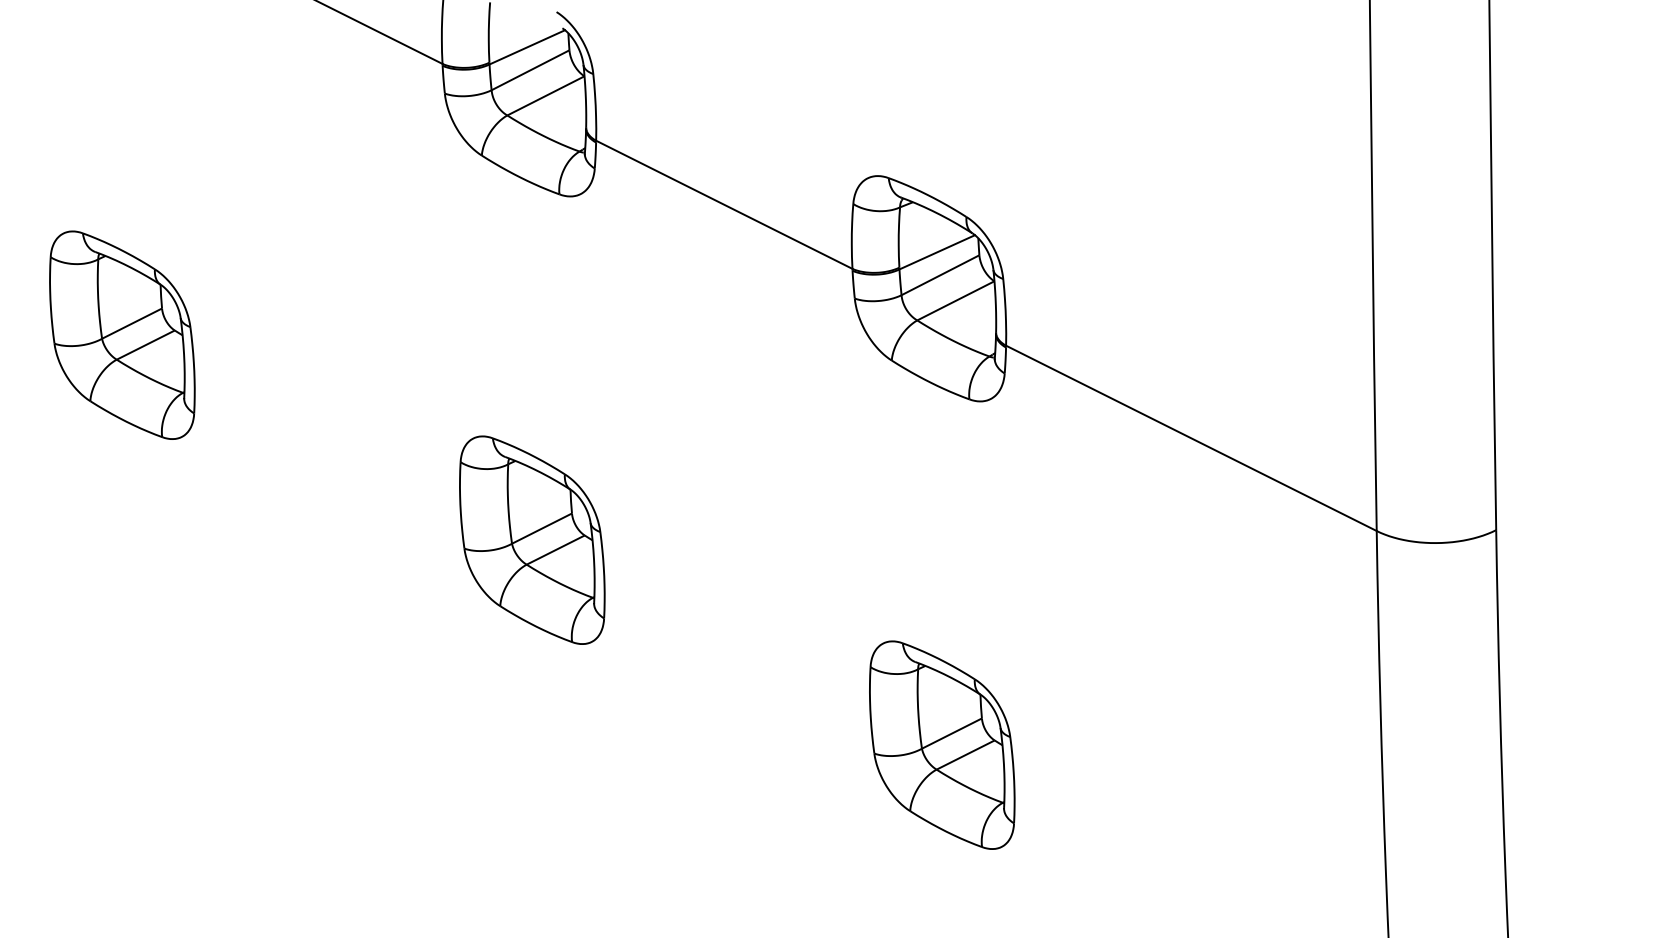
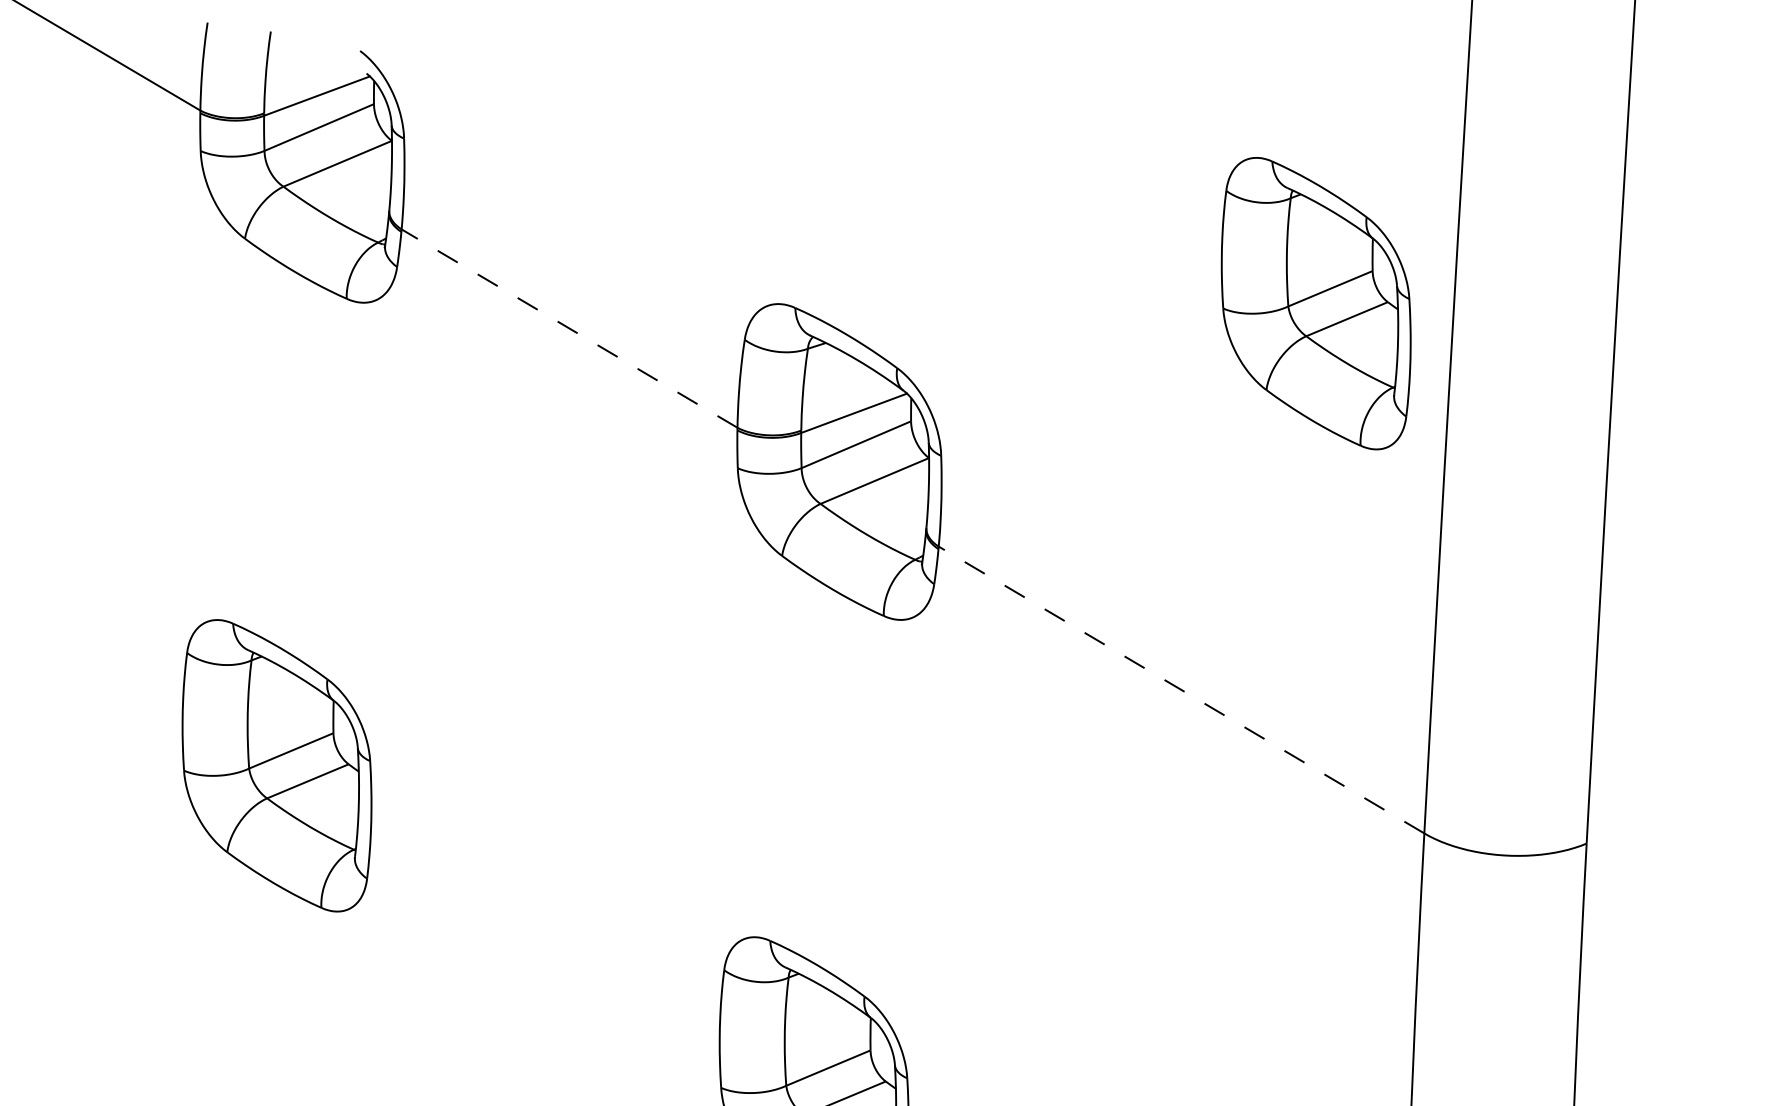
part: (1270, 147) -> (1316, 302), added
line: (723, 204) -> (568, 328), solid -> dashed
line: (1190, 438) -> (1180, 690), solid -> dashed

